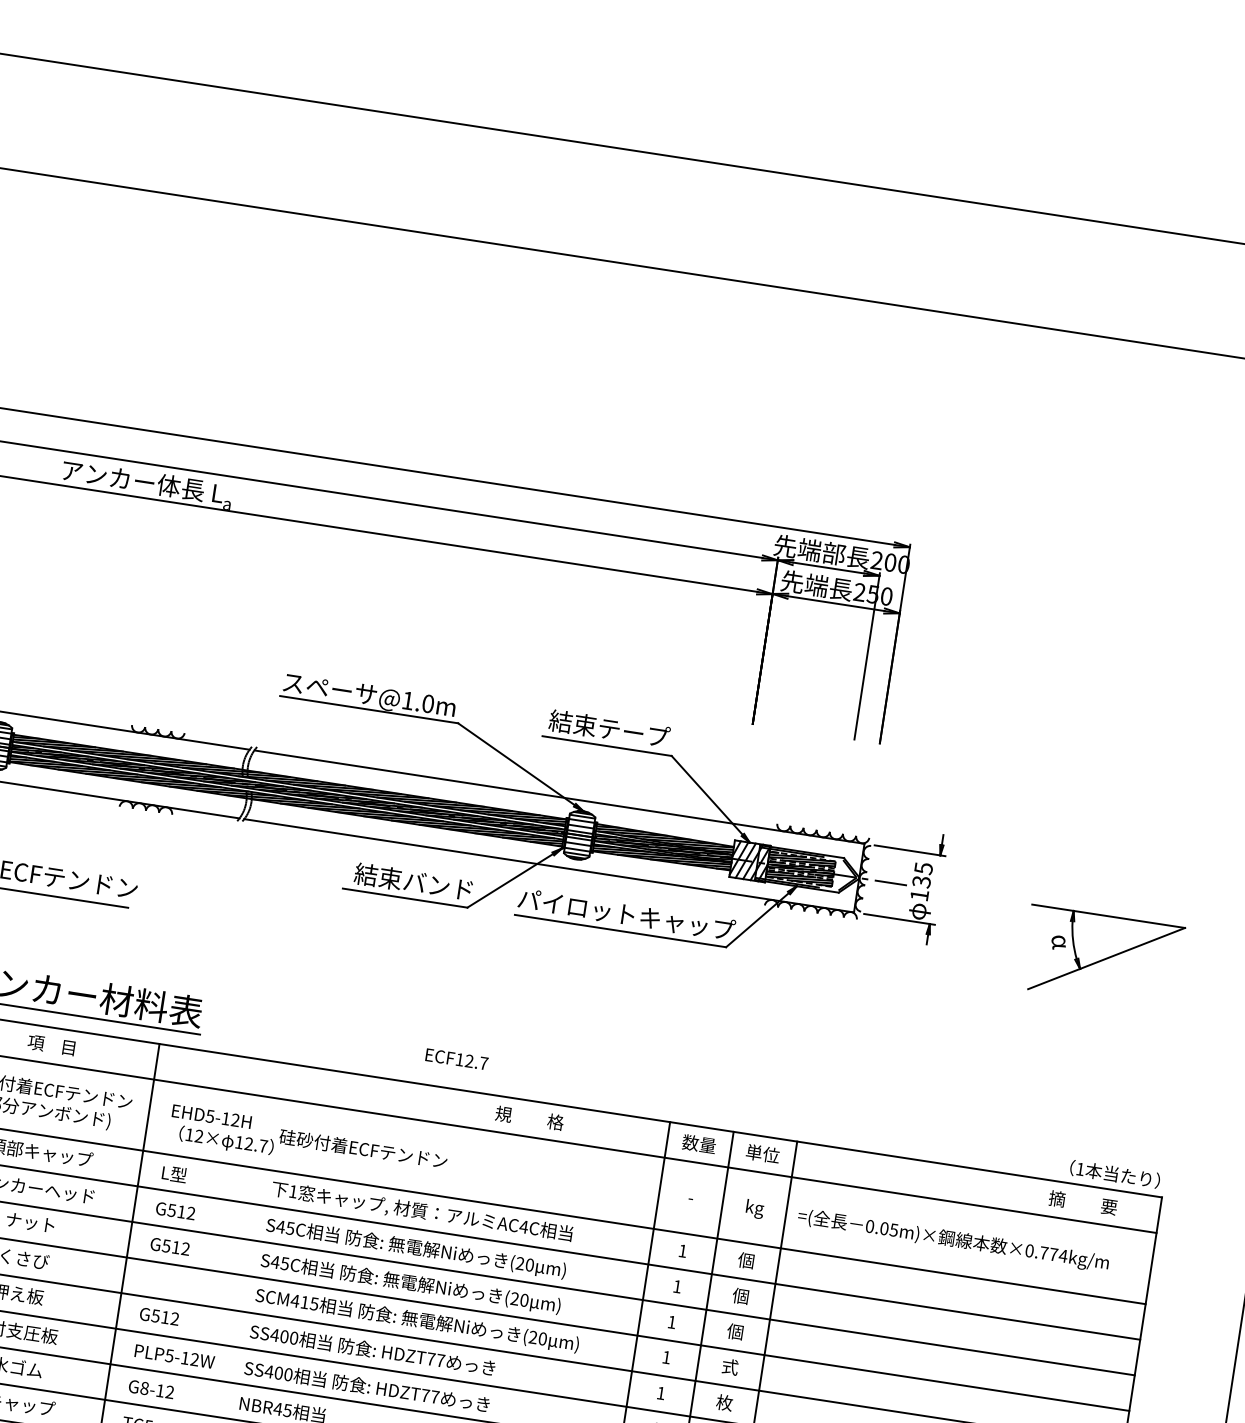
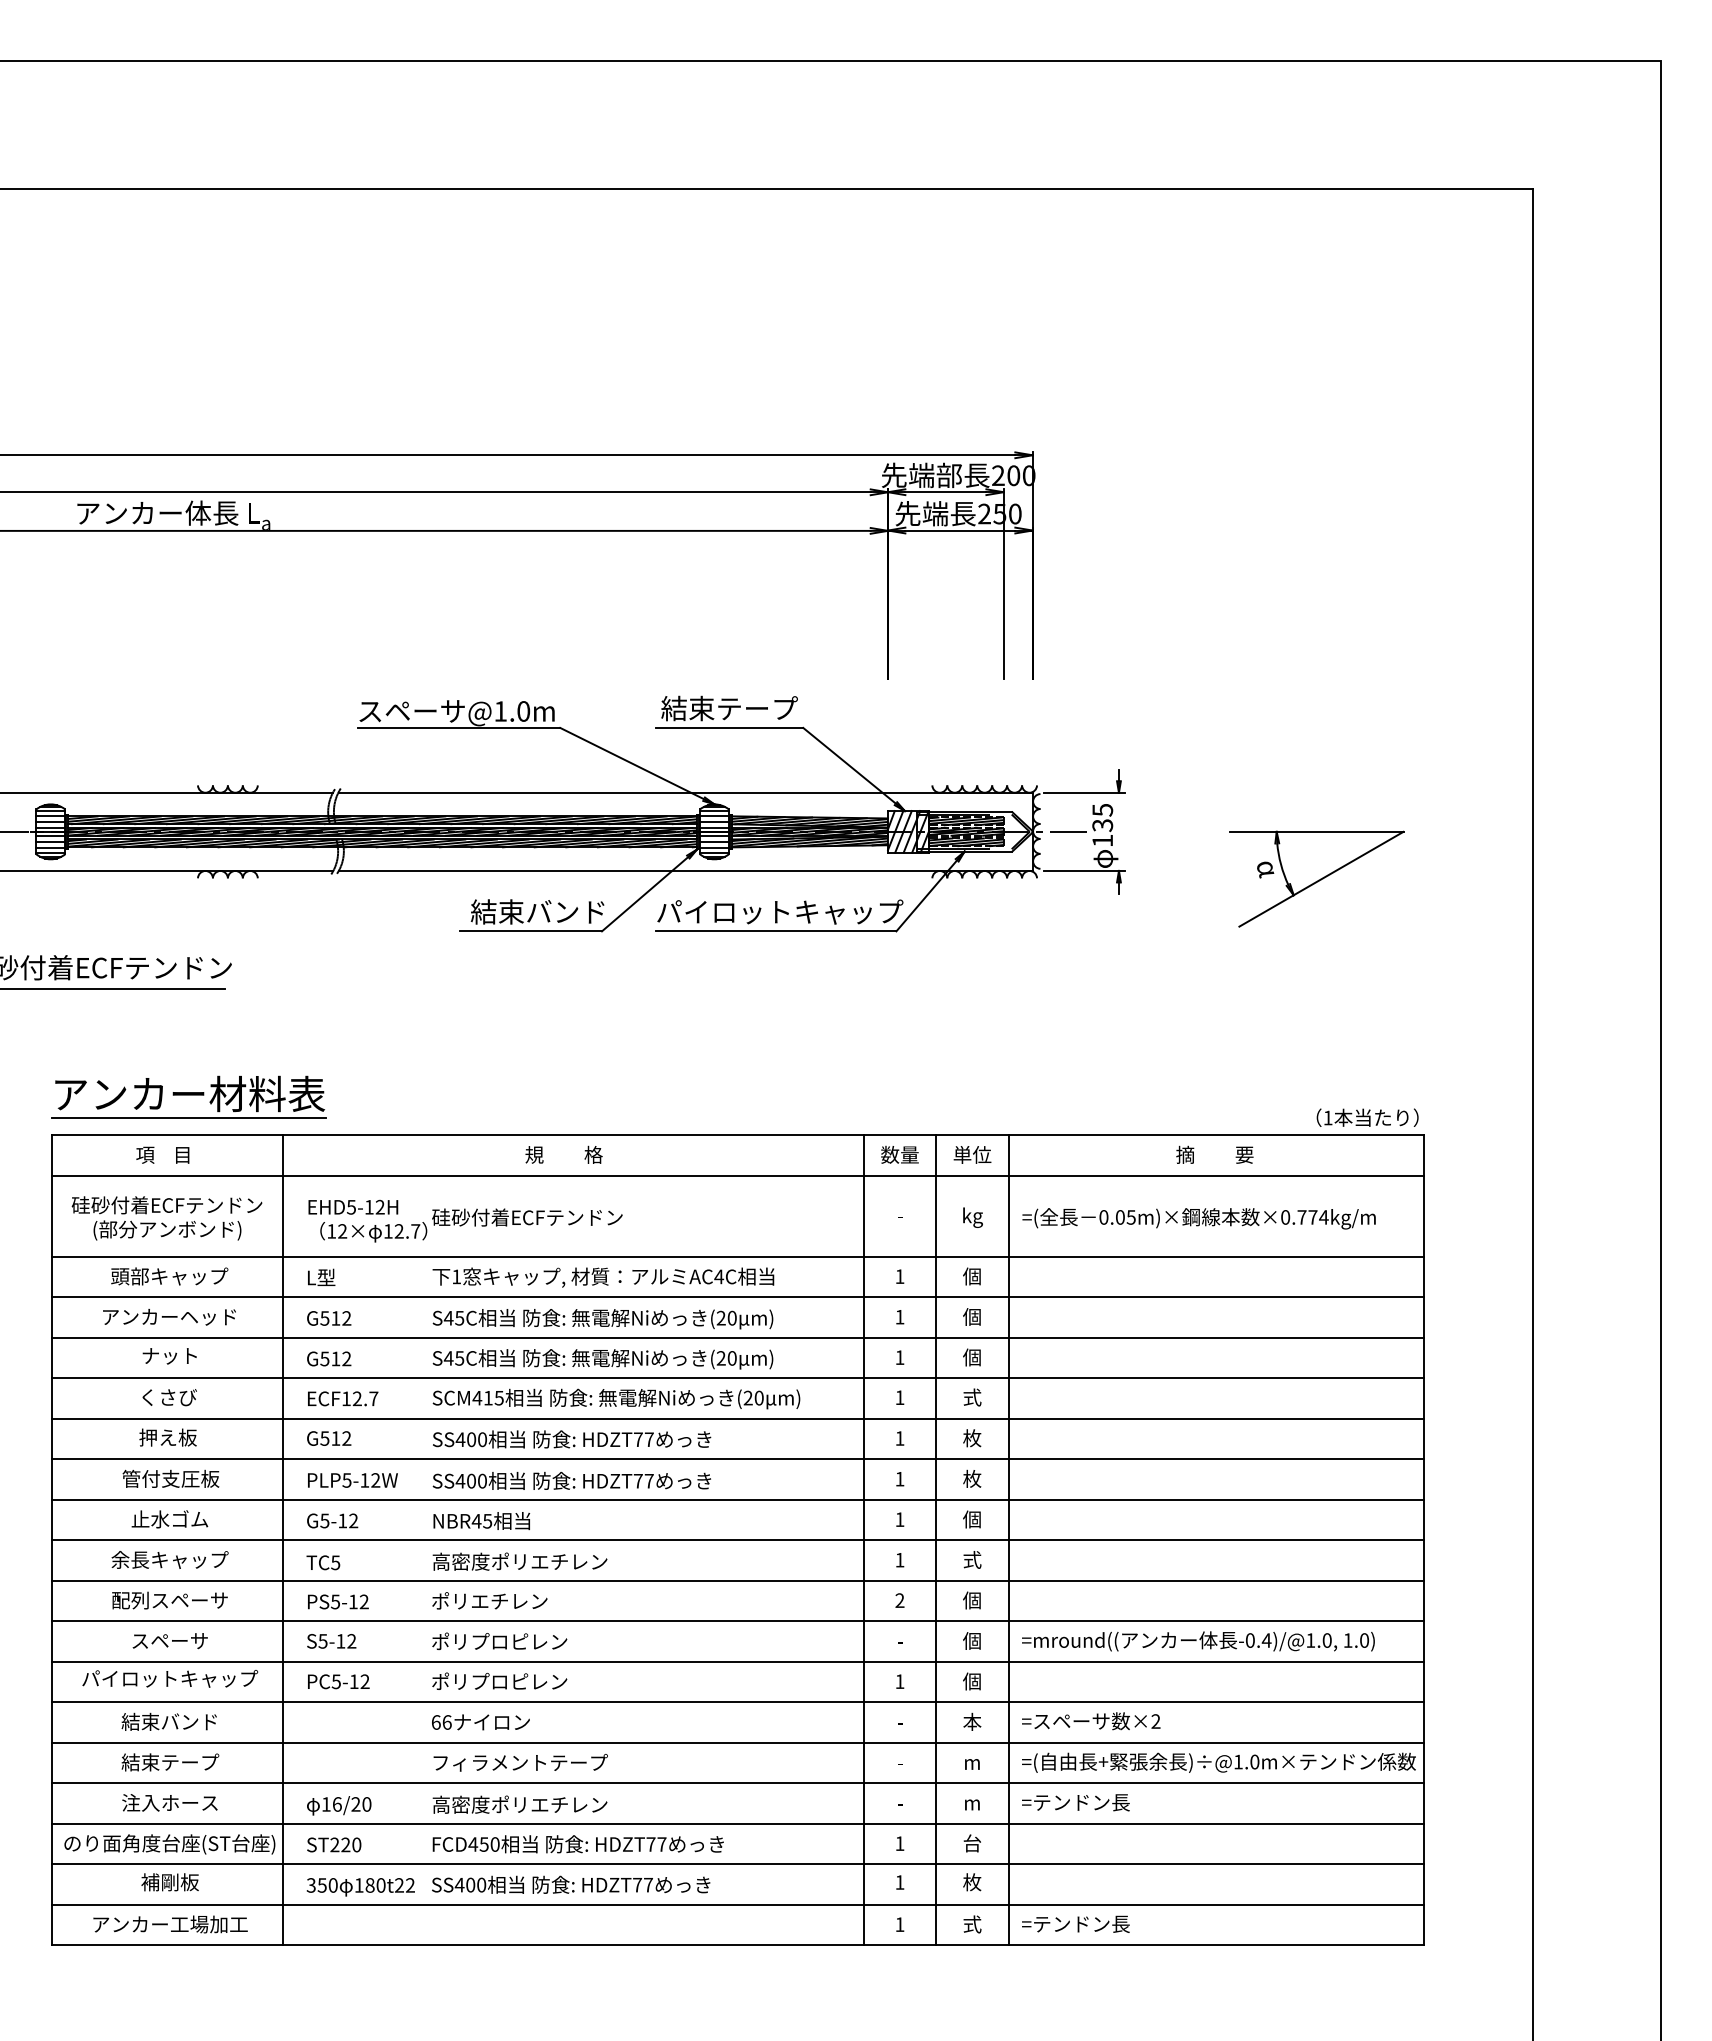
text: (457, 1059) -> (343, 1398), moved
text: (529, 1117) -> (563, 1154), moved
text: (1082, 1202) -> (1214, 1154), moved
text: (144, 1387) -> (324, 1520), G8-12 -> G5-12

